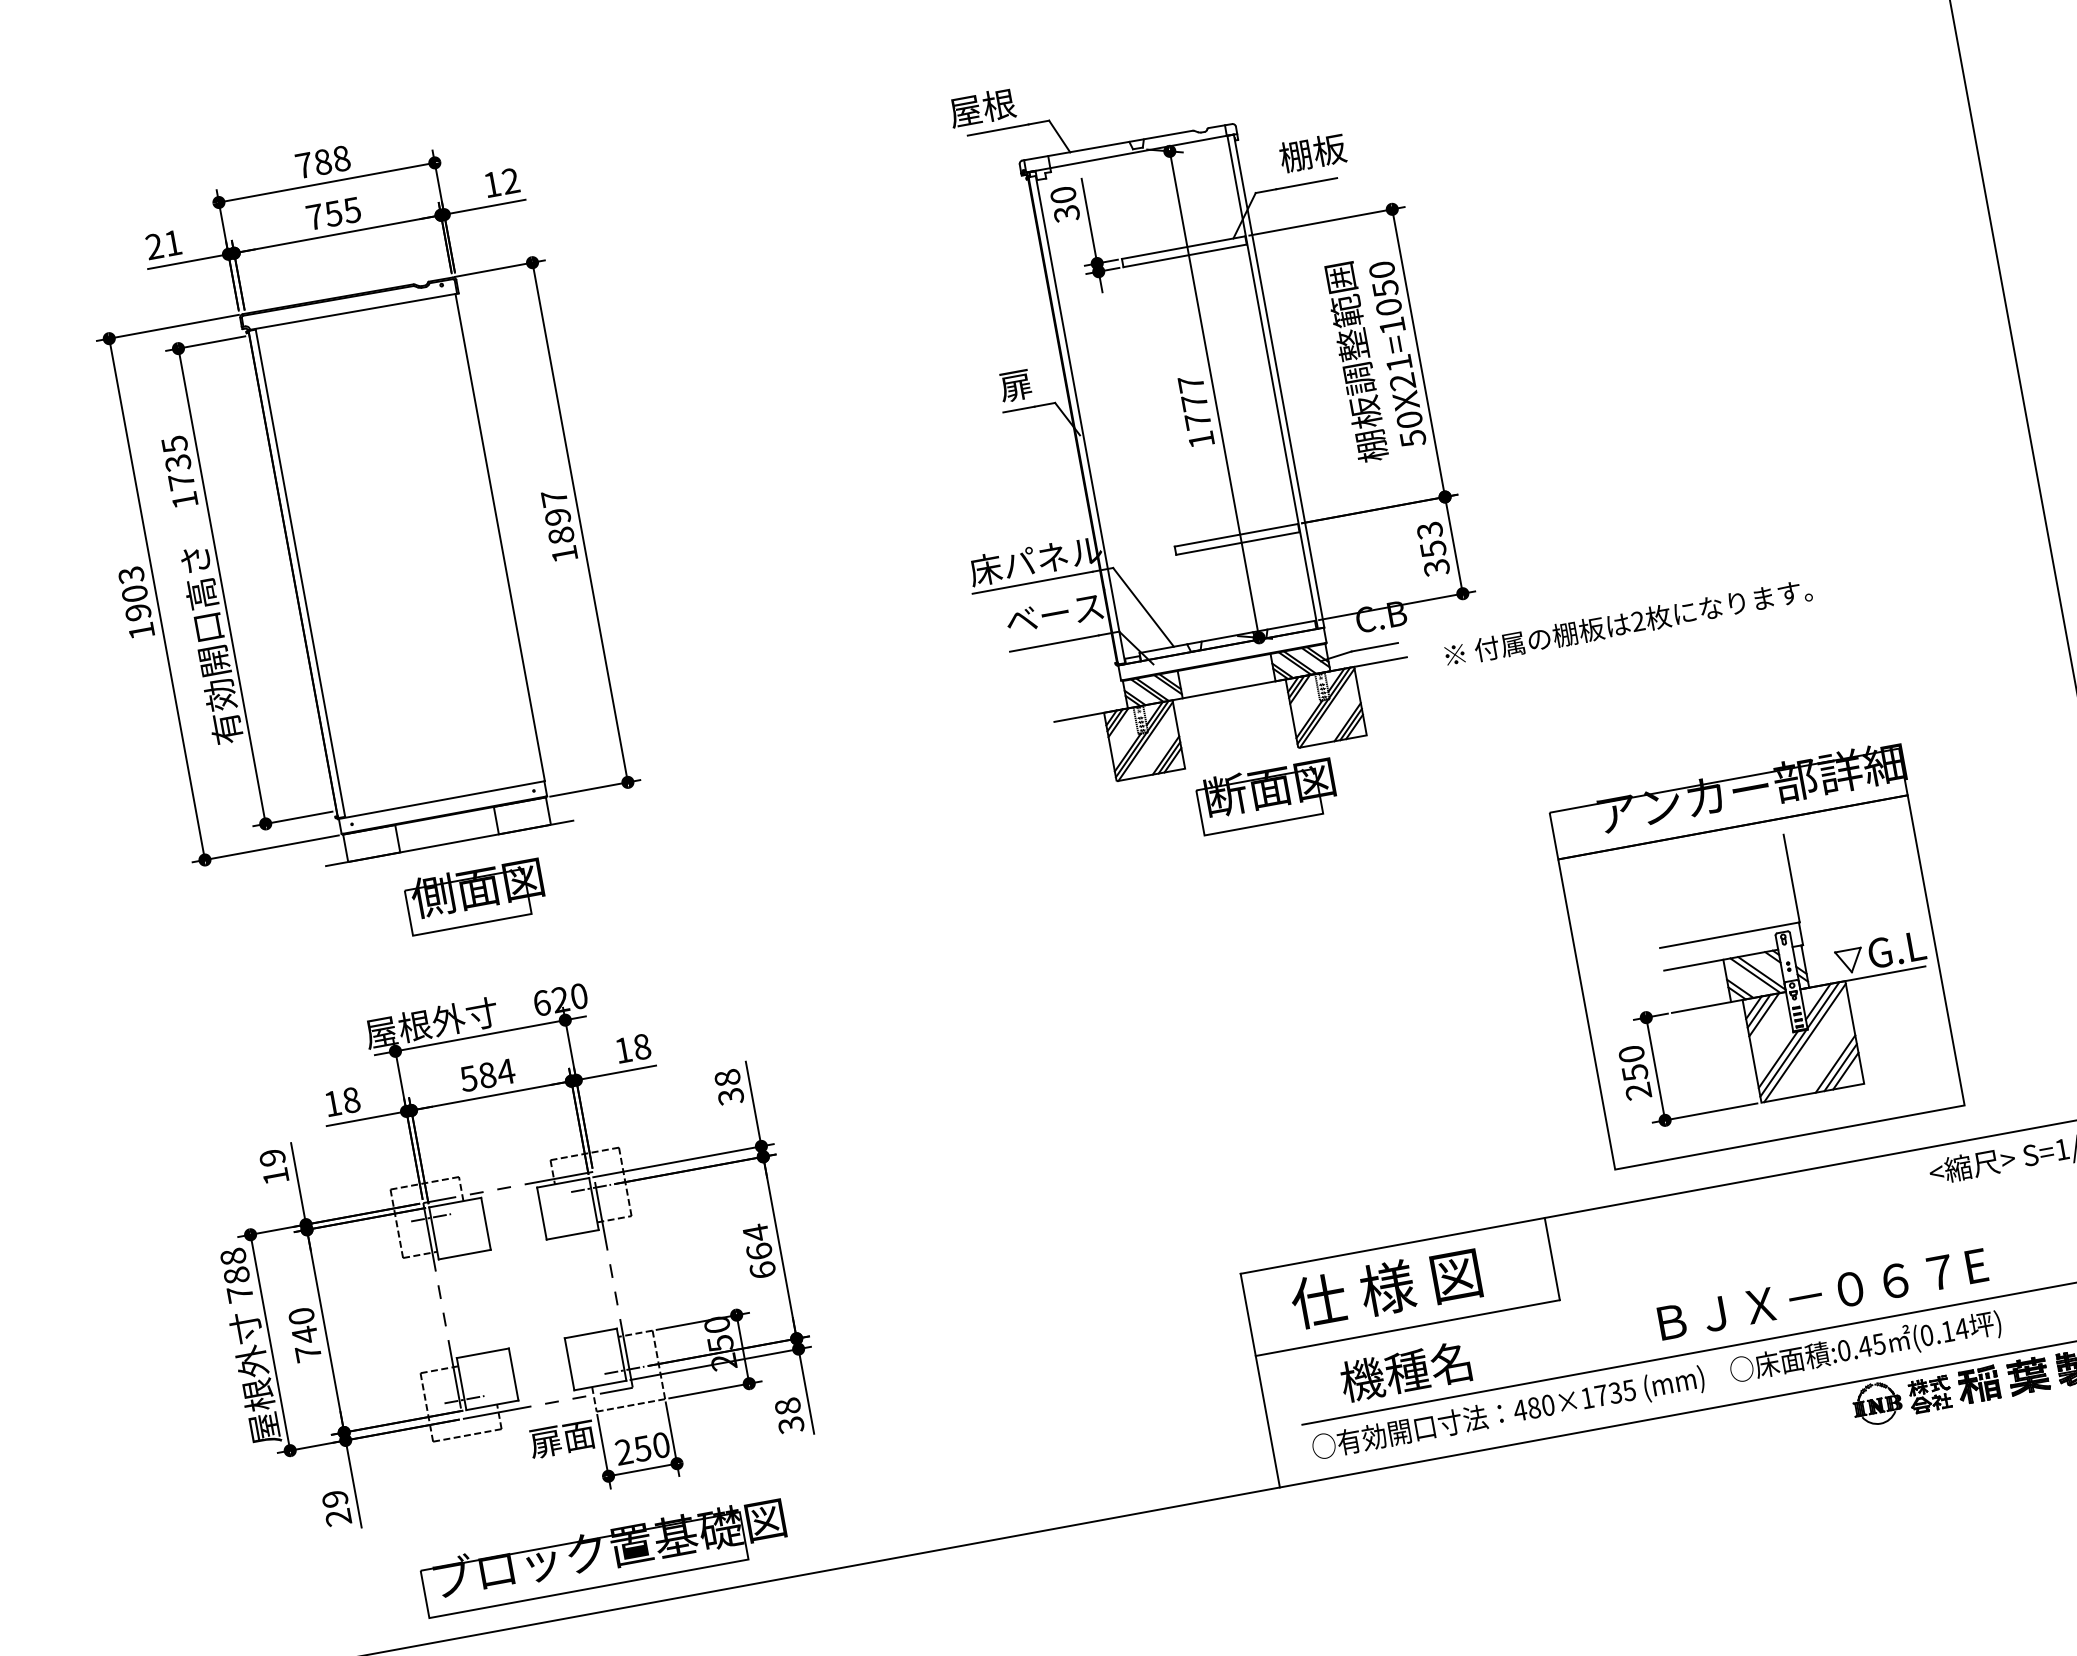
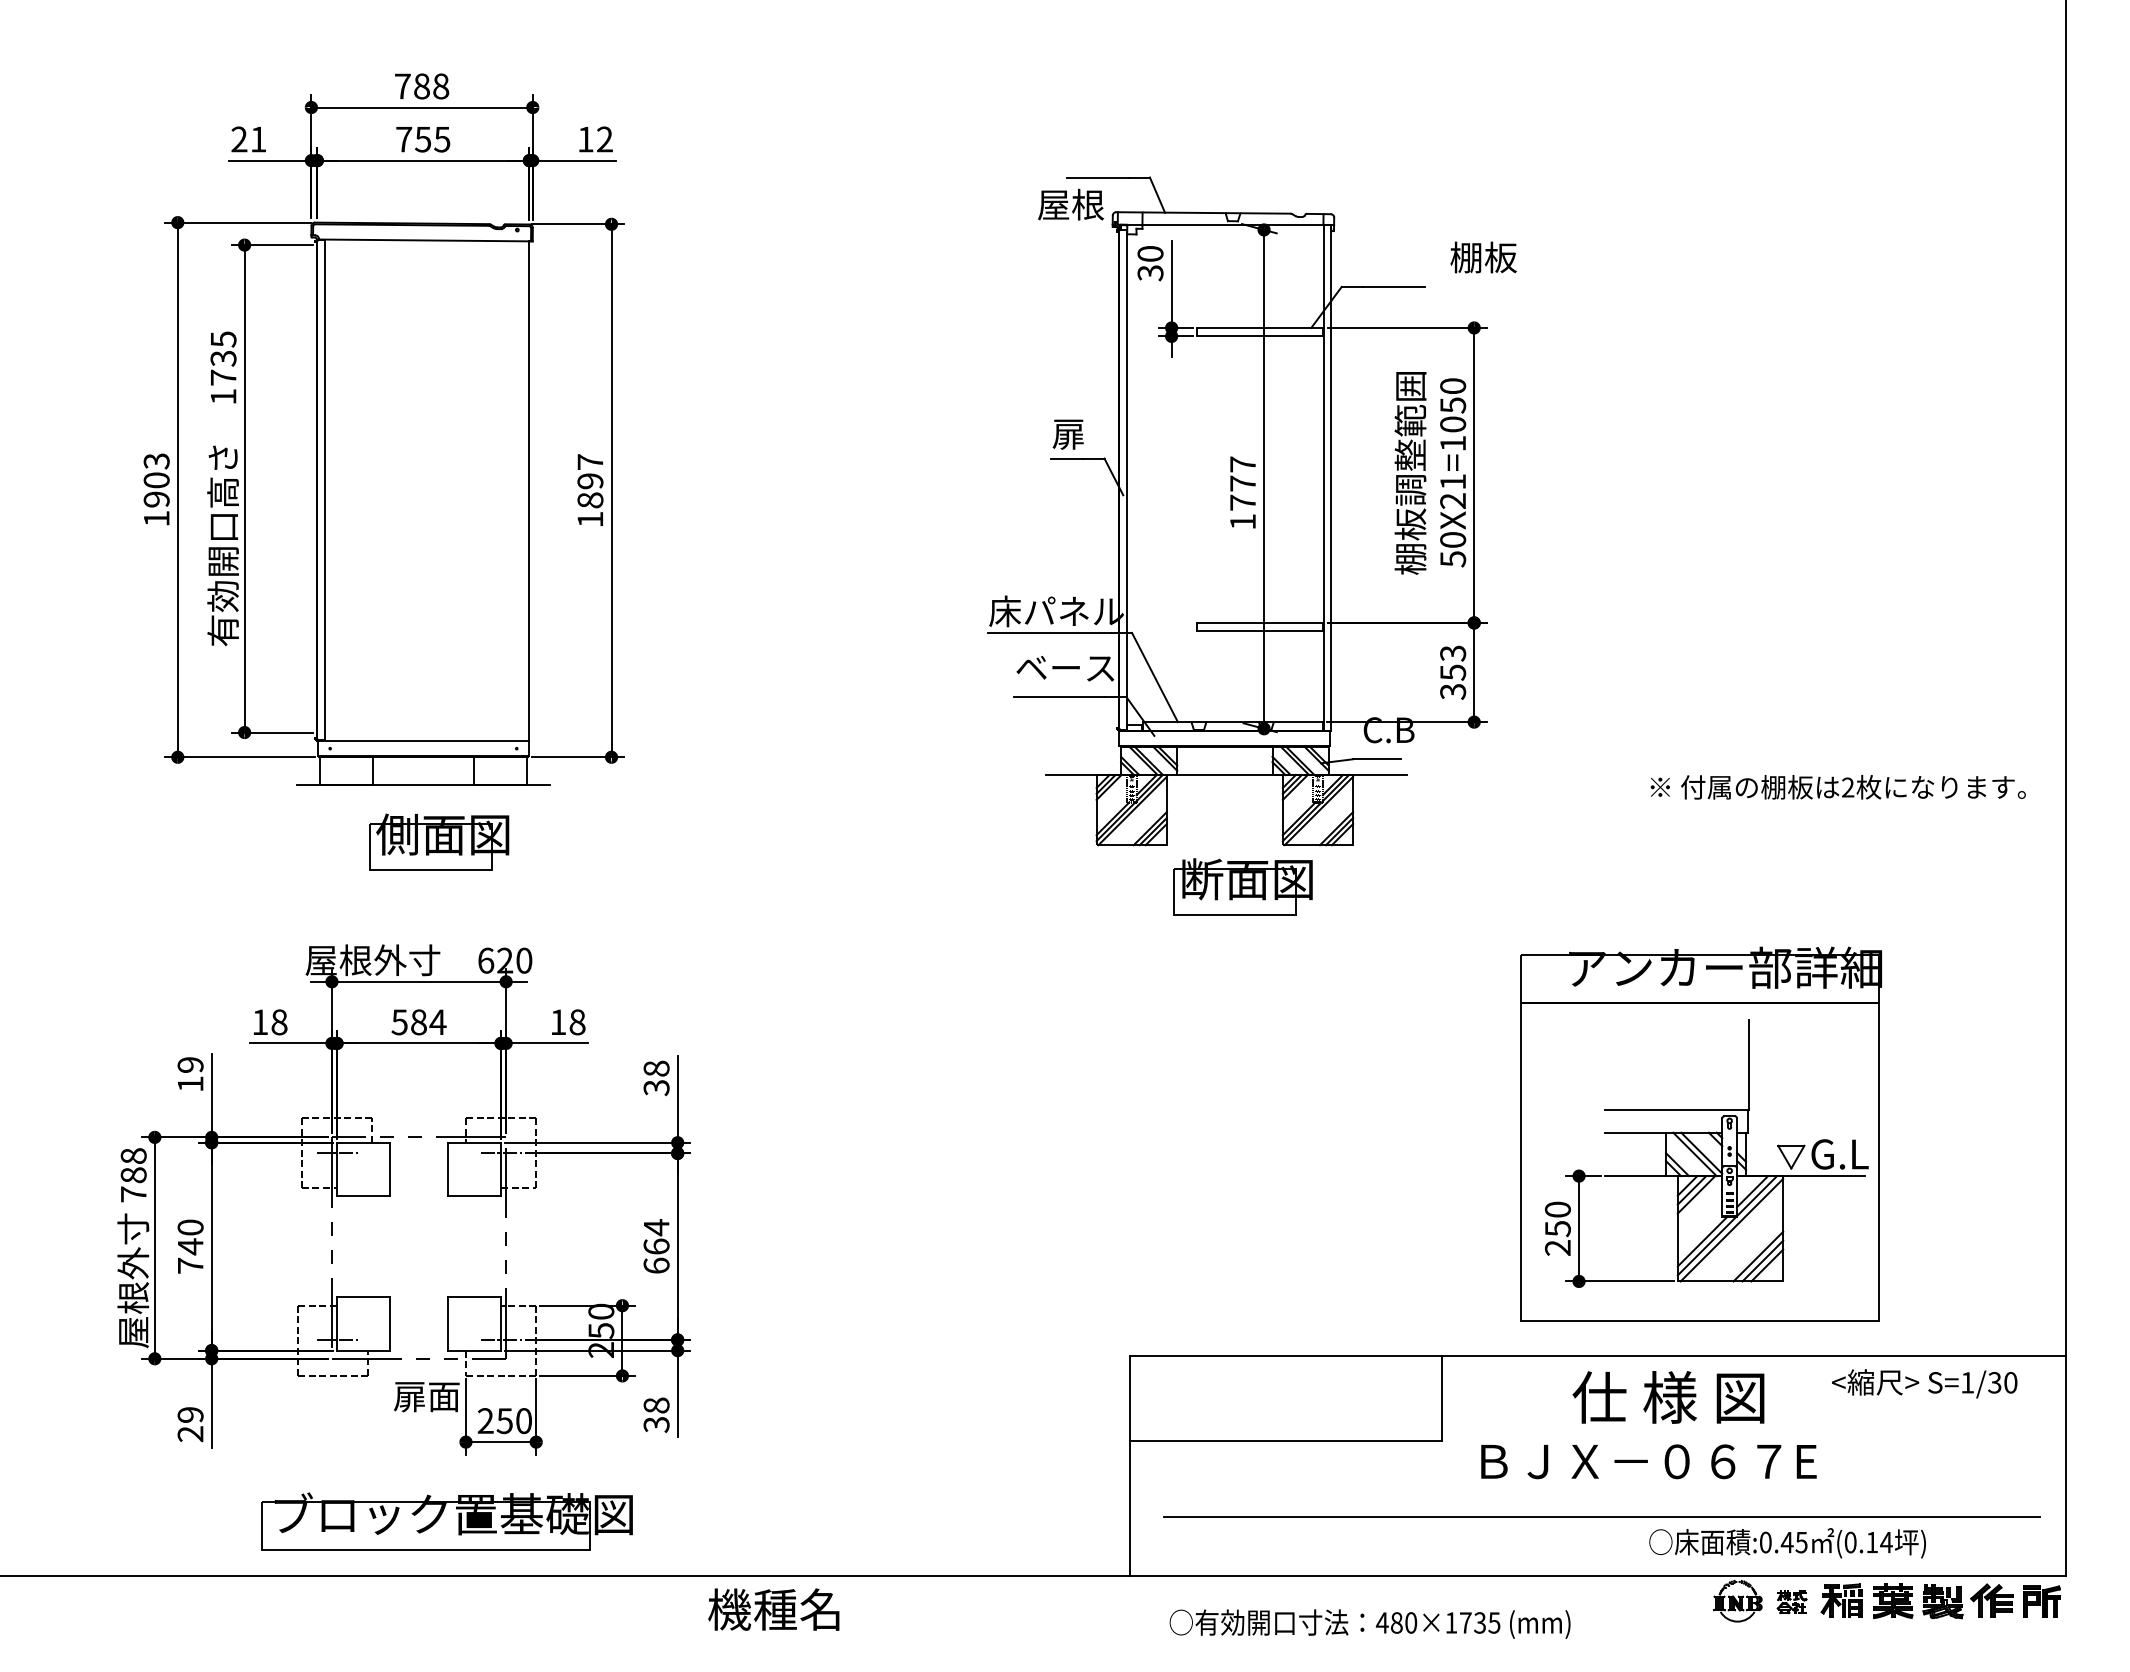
text: (982, 107) -> (1071, 204), moved
text: (1312, 152) -> (1483, 257), moved
text: (1627, 623) -> (1837, 787), moved
text: (1386, 1288) -> (1668, 1397), moved
text: (1822, 1294) -> (1648, 1461), moved
text: (1865, 1347) -> (1787, 1543), moved
text: (1405, 1371) -> (773, 1609), moved
part: (1929, 1394) -> (1791, 1601), size x0.7
text: (1507, 1413) -> (1369, 1623), moved

